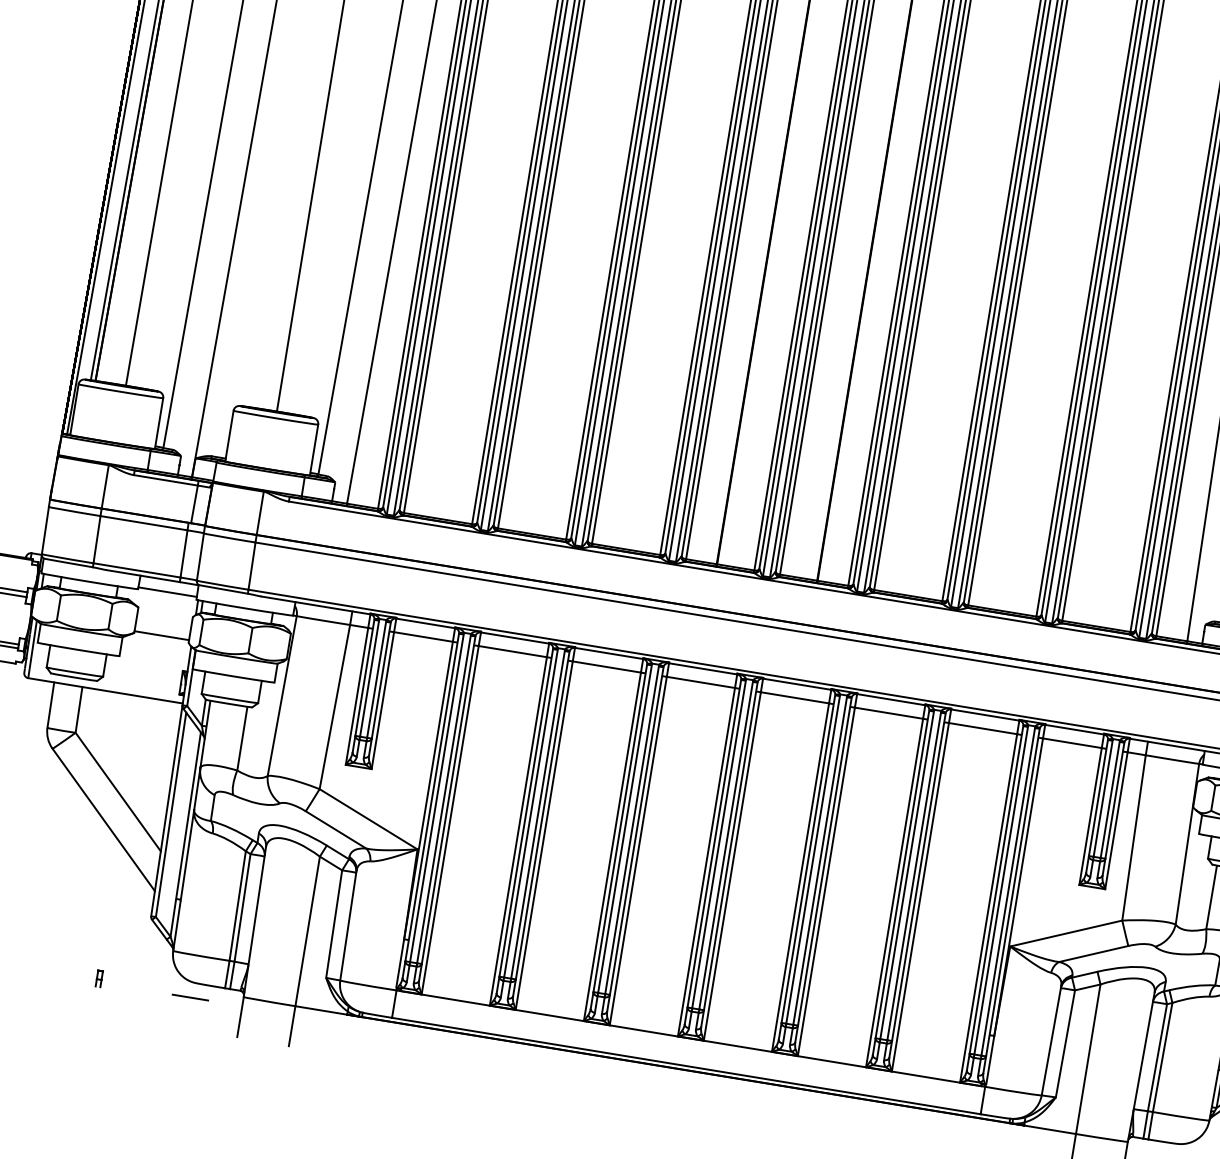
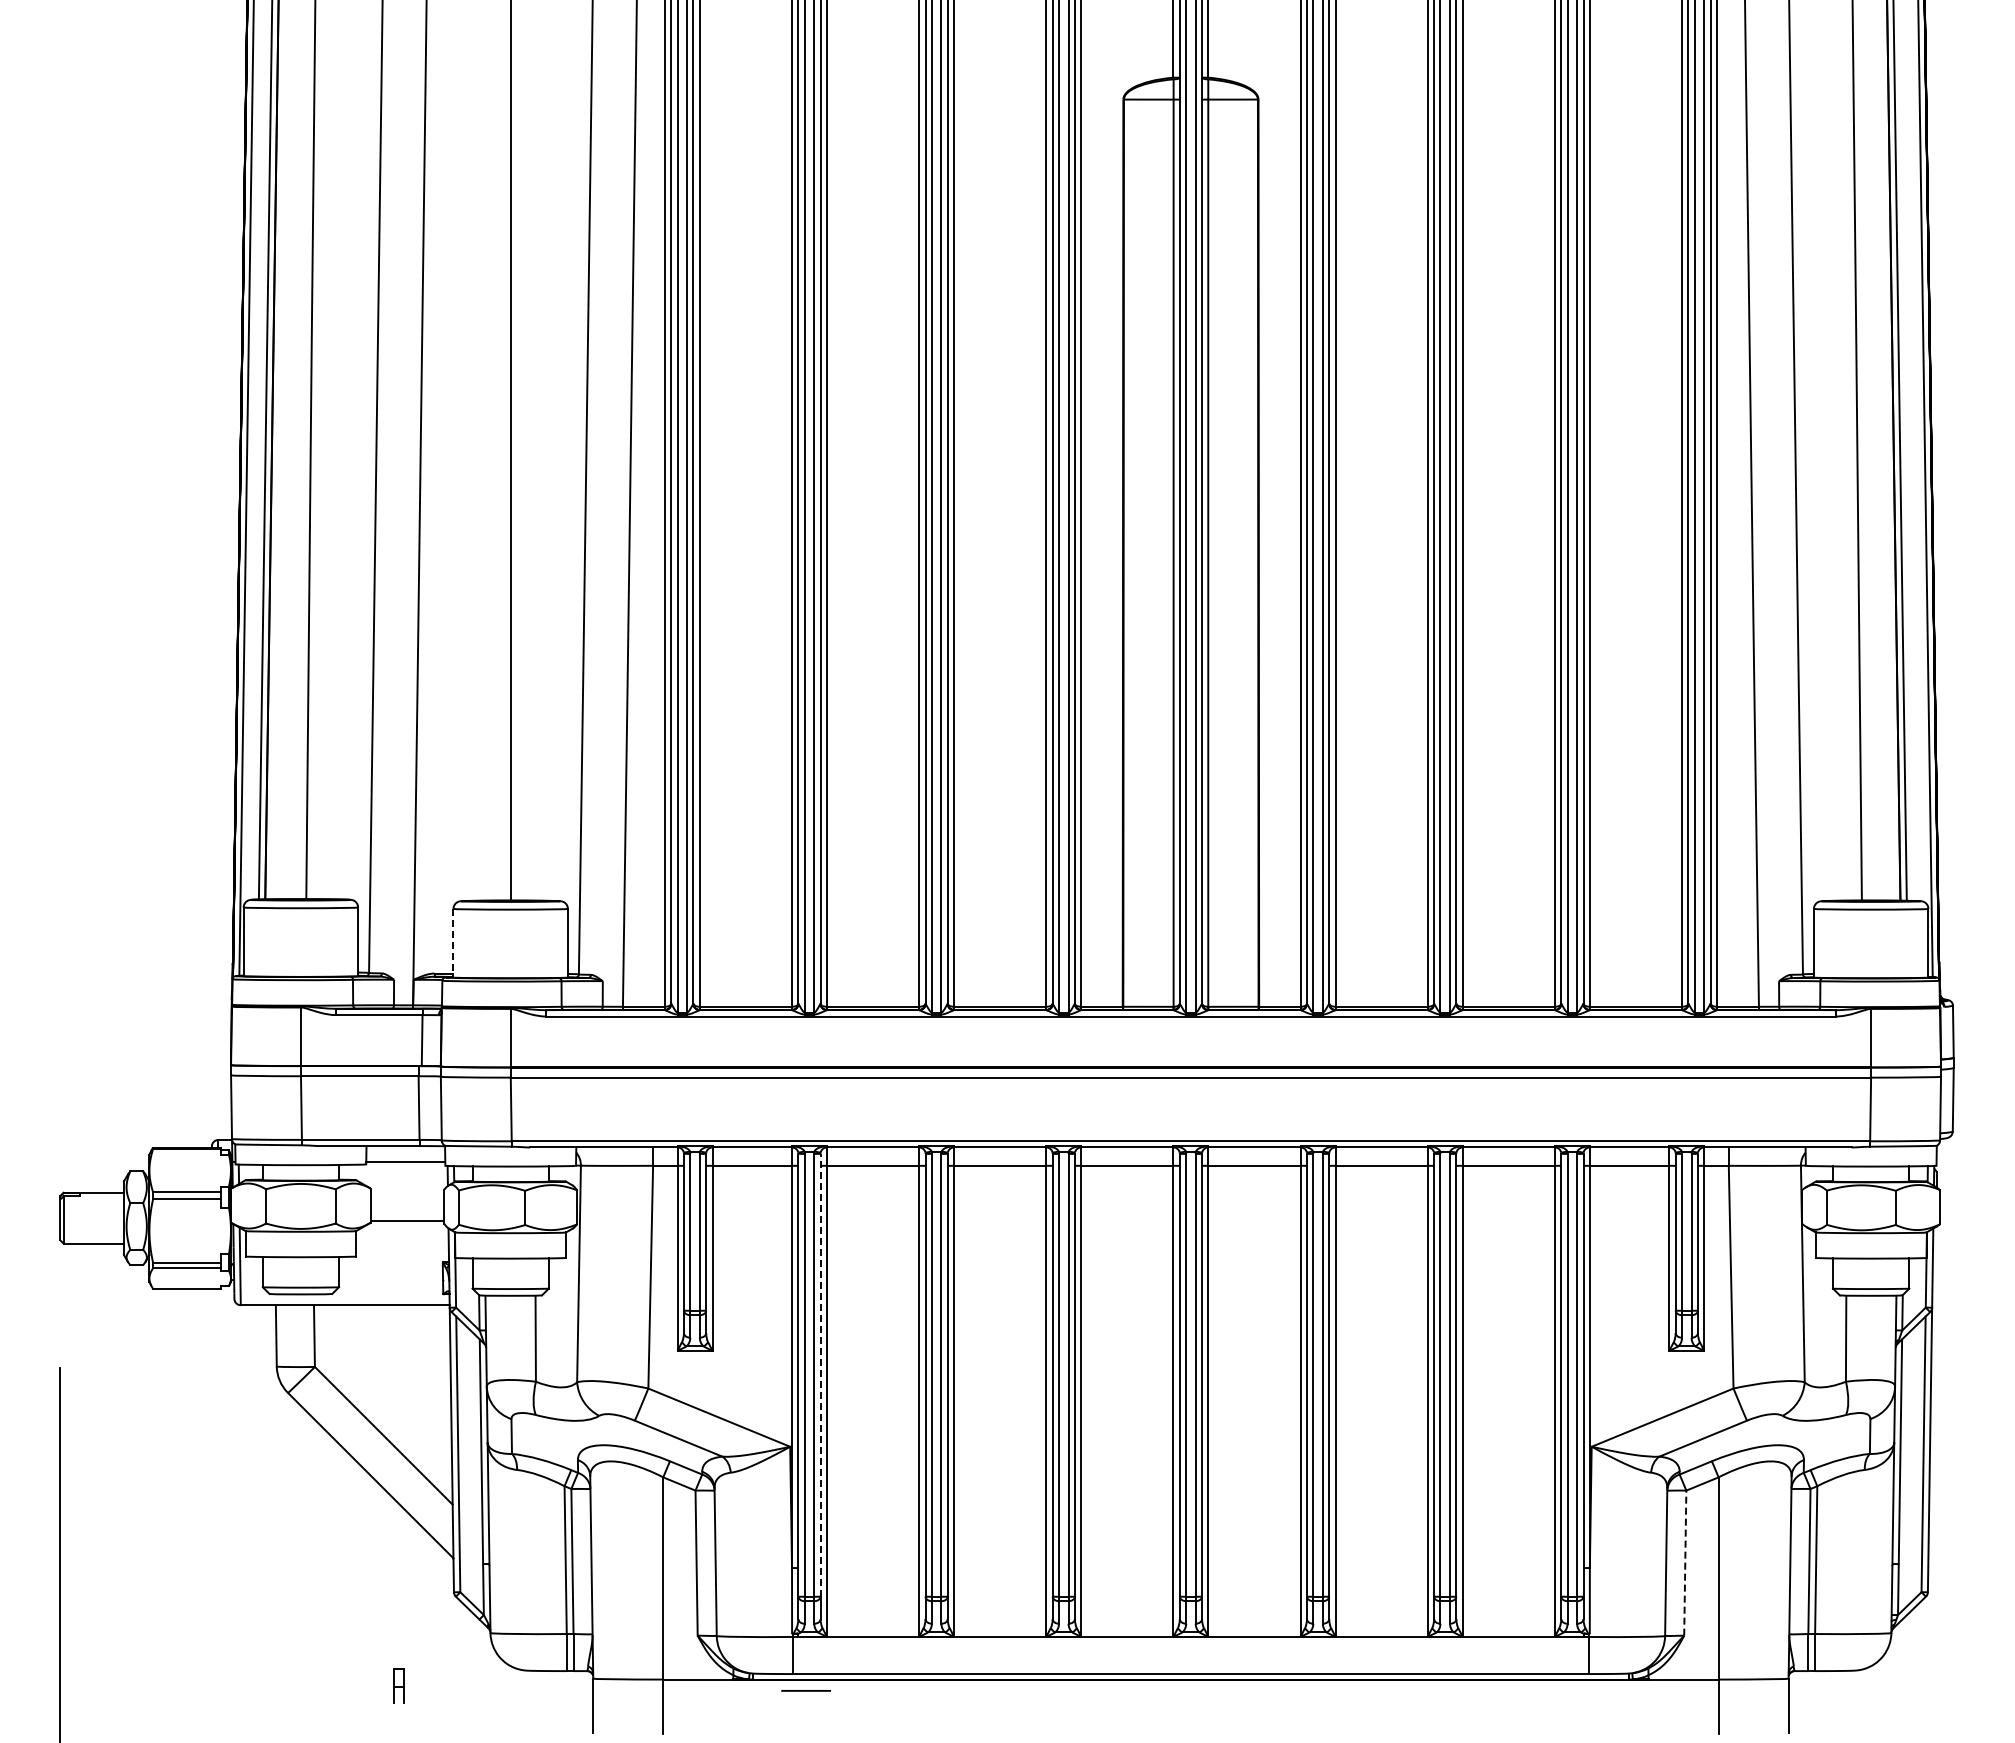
line: (229, 436) -> (453, 943), solid -> dashed
line: (448, 799) -> (820, 1374), solid -> dashed
part: (98, 978) -> (398, 1685), size x1.6
line: (189, 997) -> (805, 1690), moved
line: (1065, 1044) -> (1685, 1563), solid -> dashed

